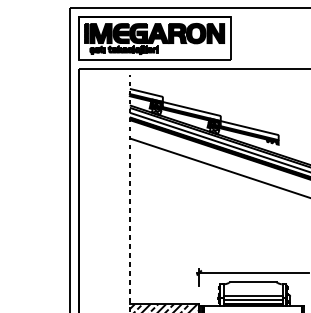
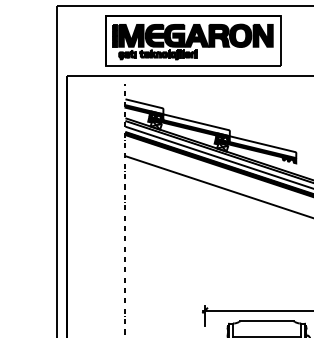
part: (154, 38) -> (192, 41), moved

